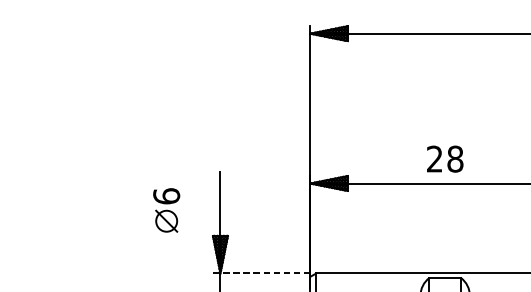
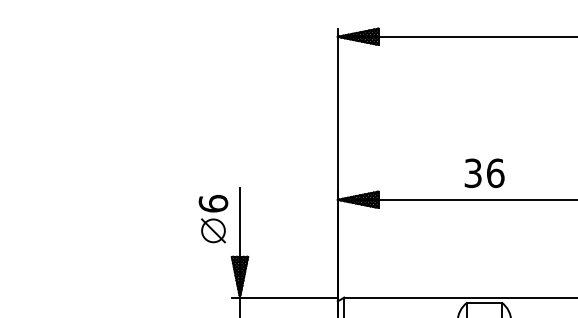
text: (445, 159) -> (484, 173), 28 -> 36
part: (166, 209) -> (213, 218), moved
line: (261, 273) -> (284, 297), dashed -> solid

